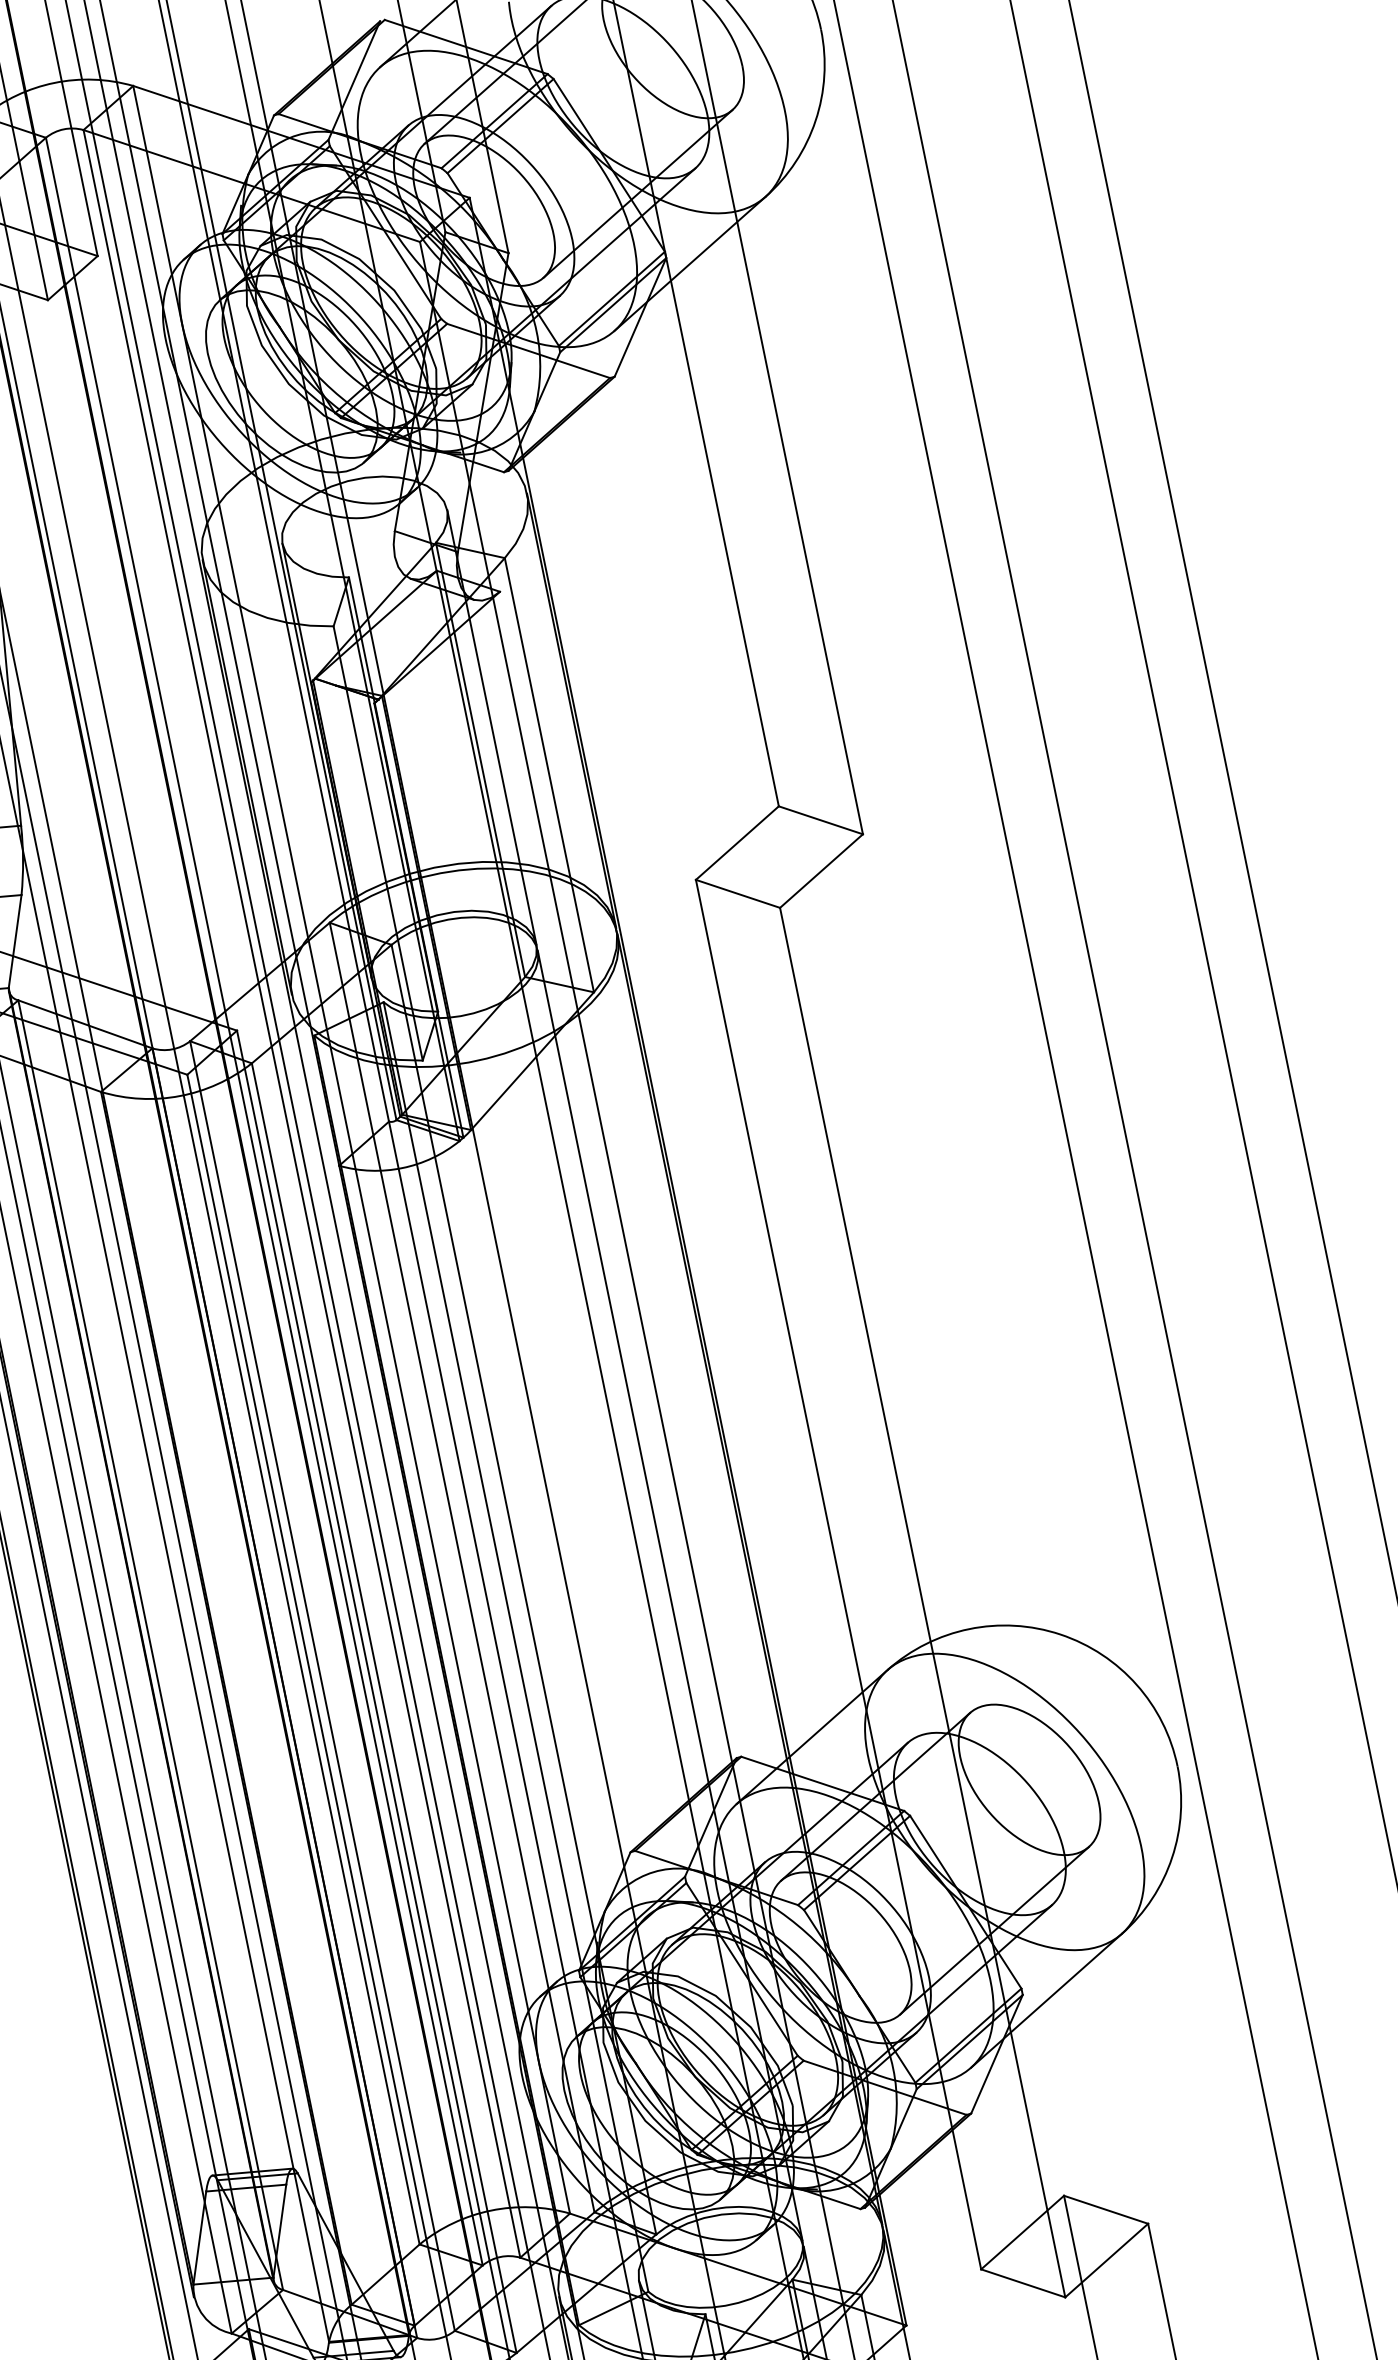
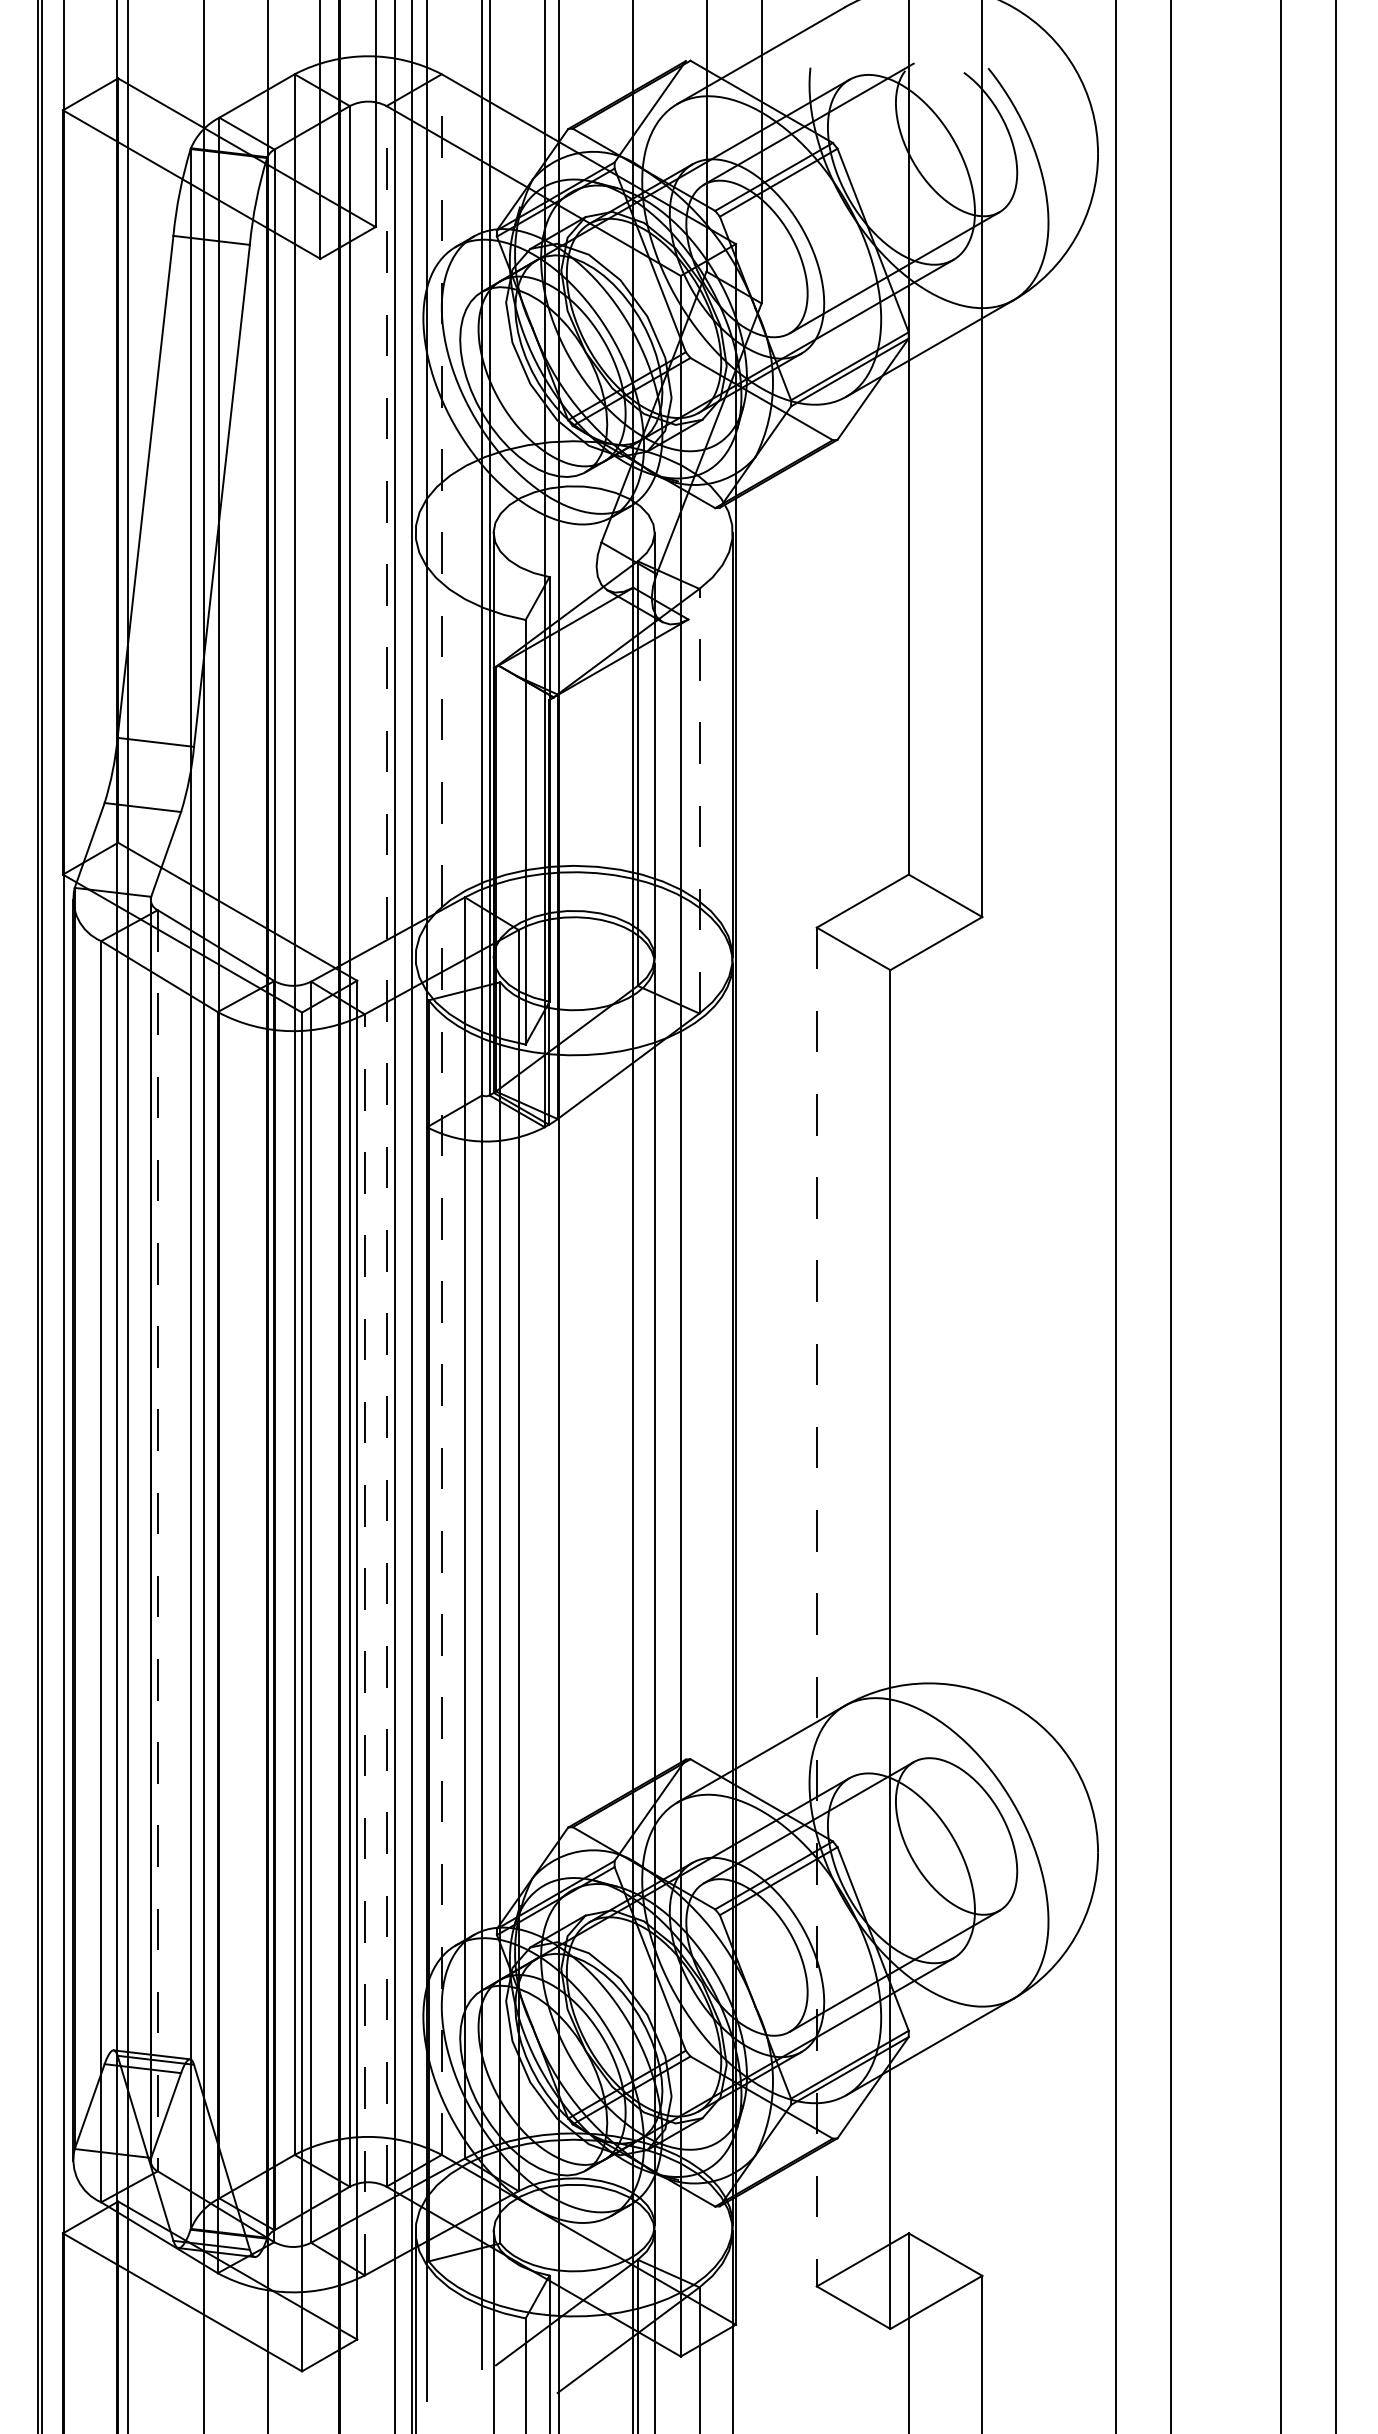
line: (549, 774) -> (699, 800), solid -> dashed
line: (247, 776) -> (415, 744), removed
line: (351, 1149) -> (441, 1114), solid -> dashed
line: (301, 1192) -> (386, 1145), solid -> dashed
line: (838, 1575) -> (816, 1607), solid -> dashed
line: (150, 1644) -> (157, 1540), solid -> dashed
line: (383, 1707) -> (364, 1644), solid -> dashed

